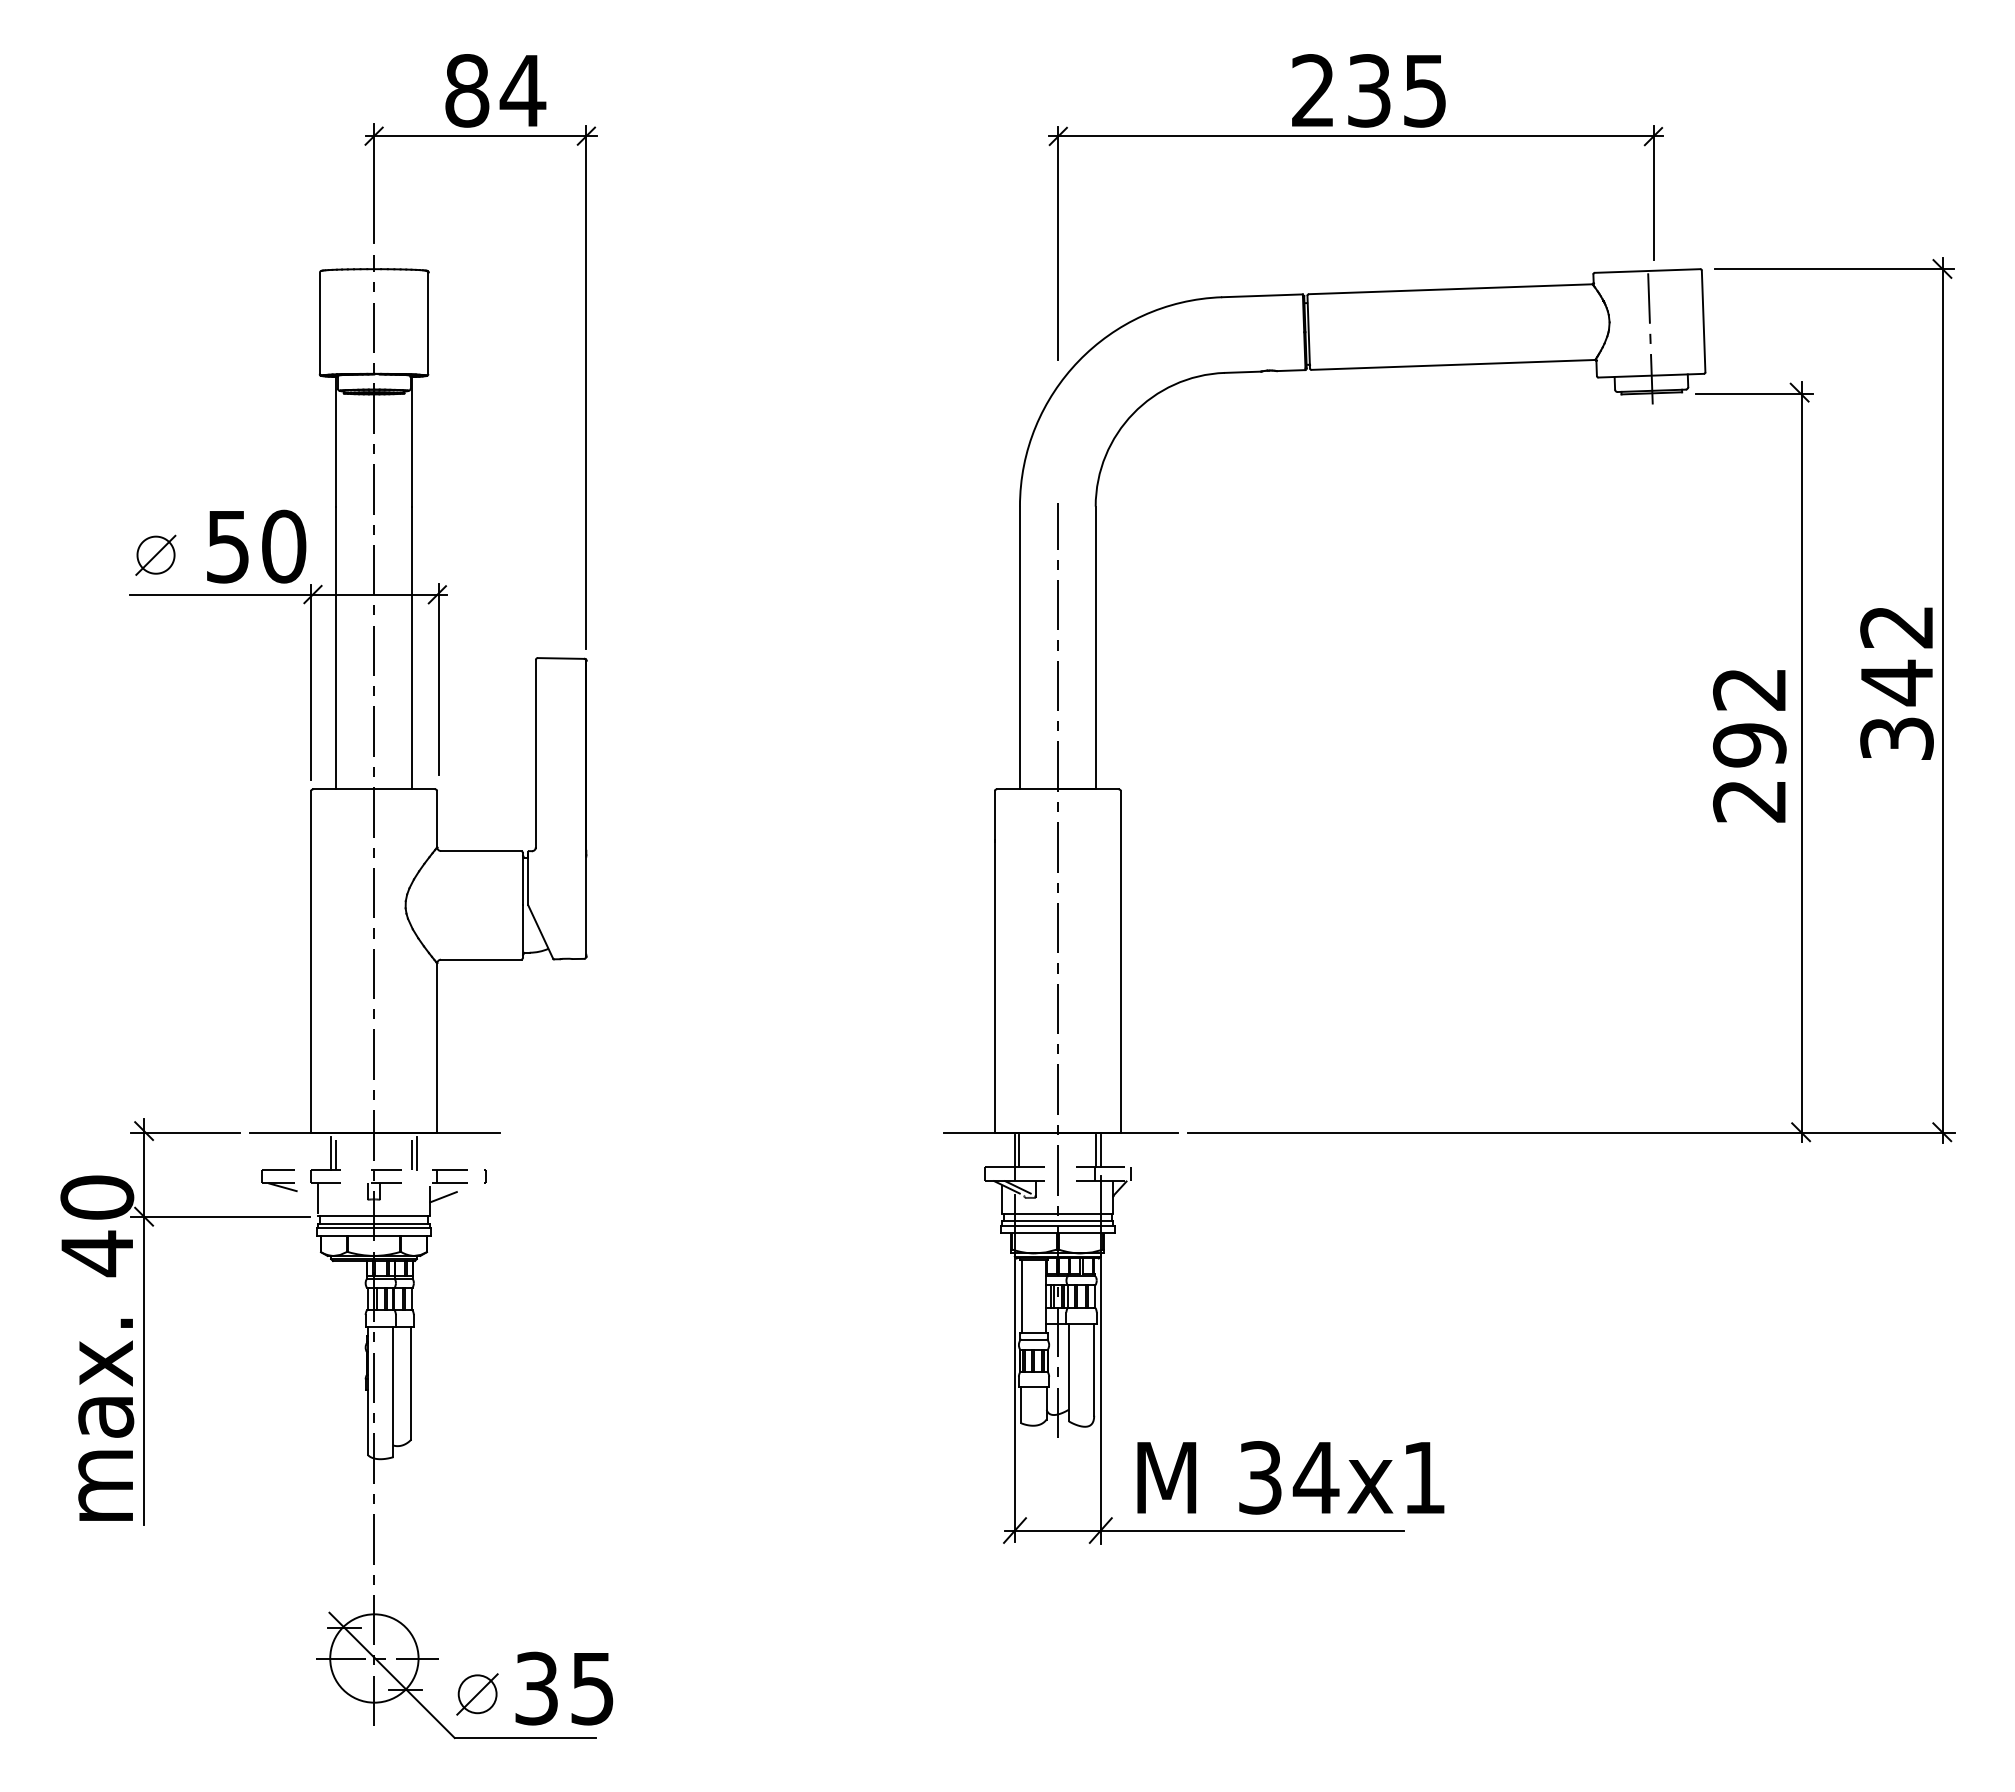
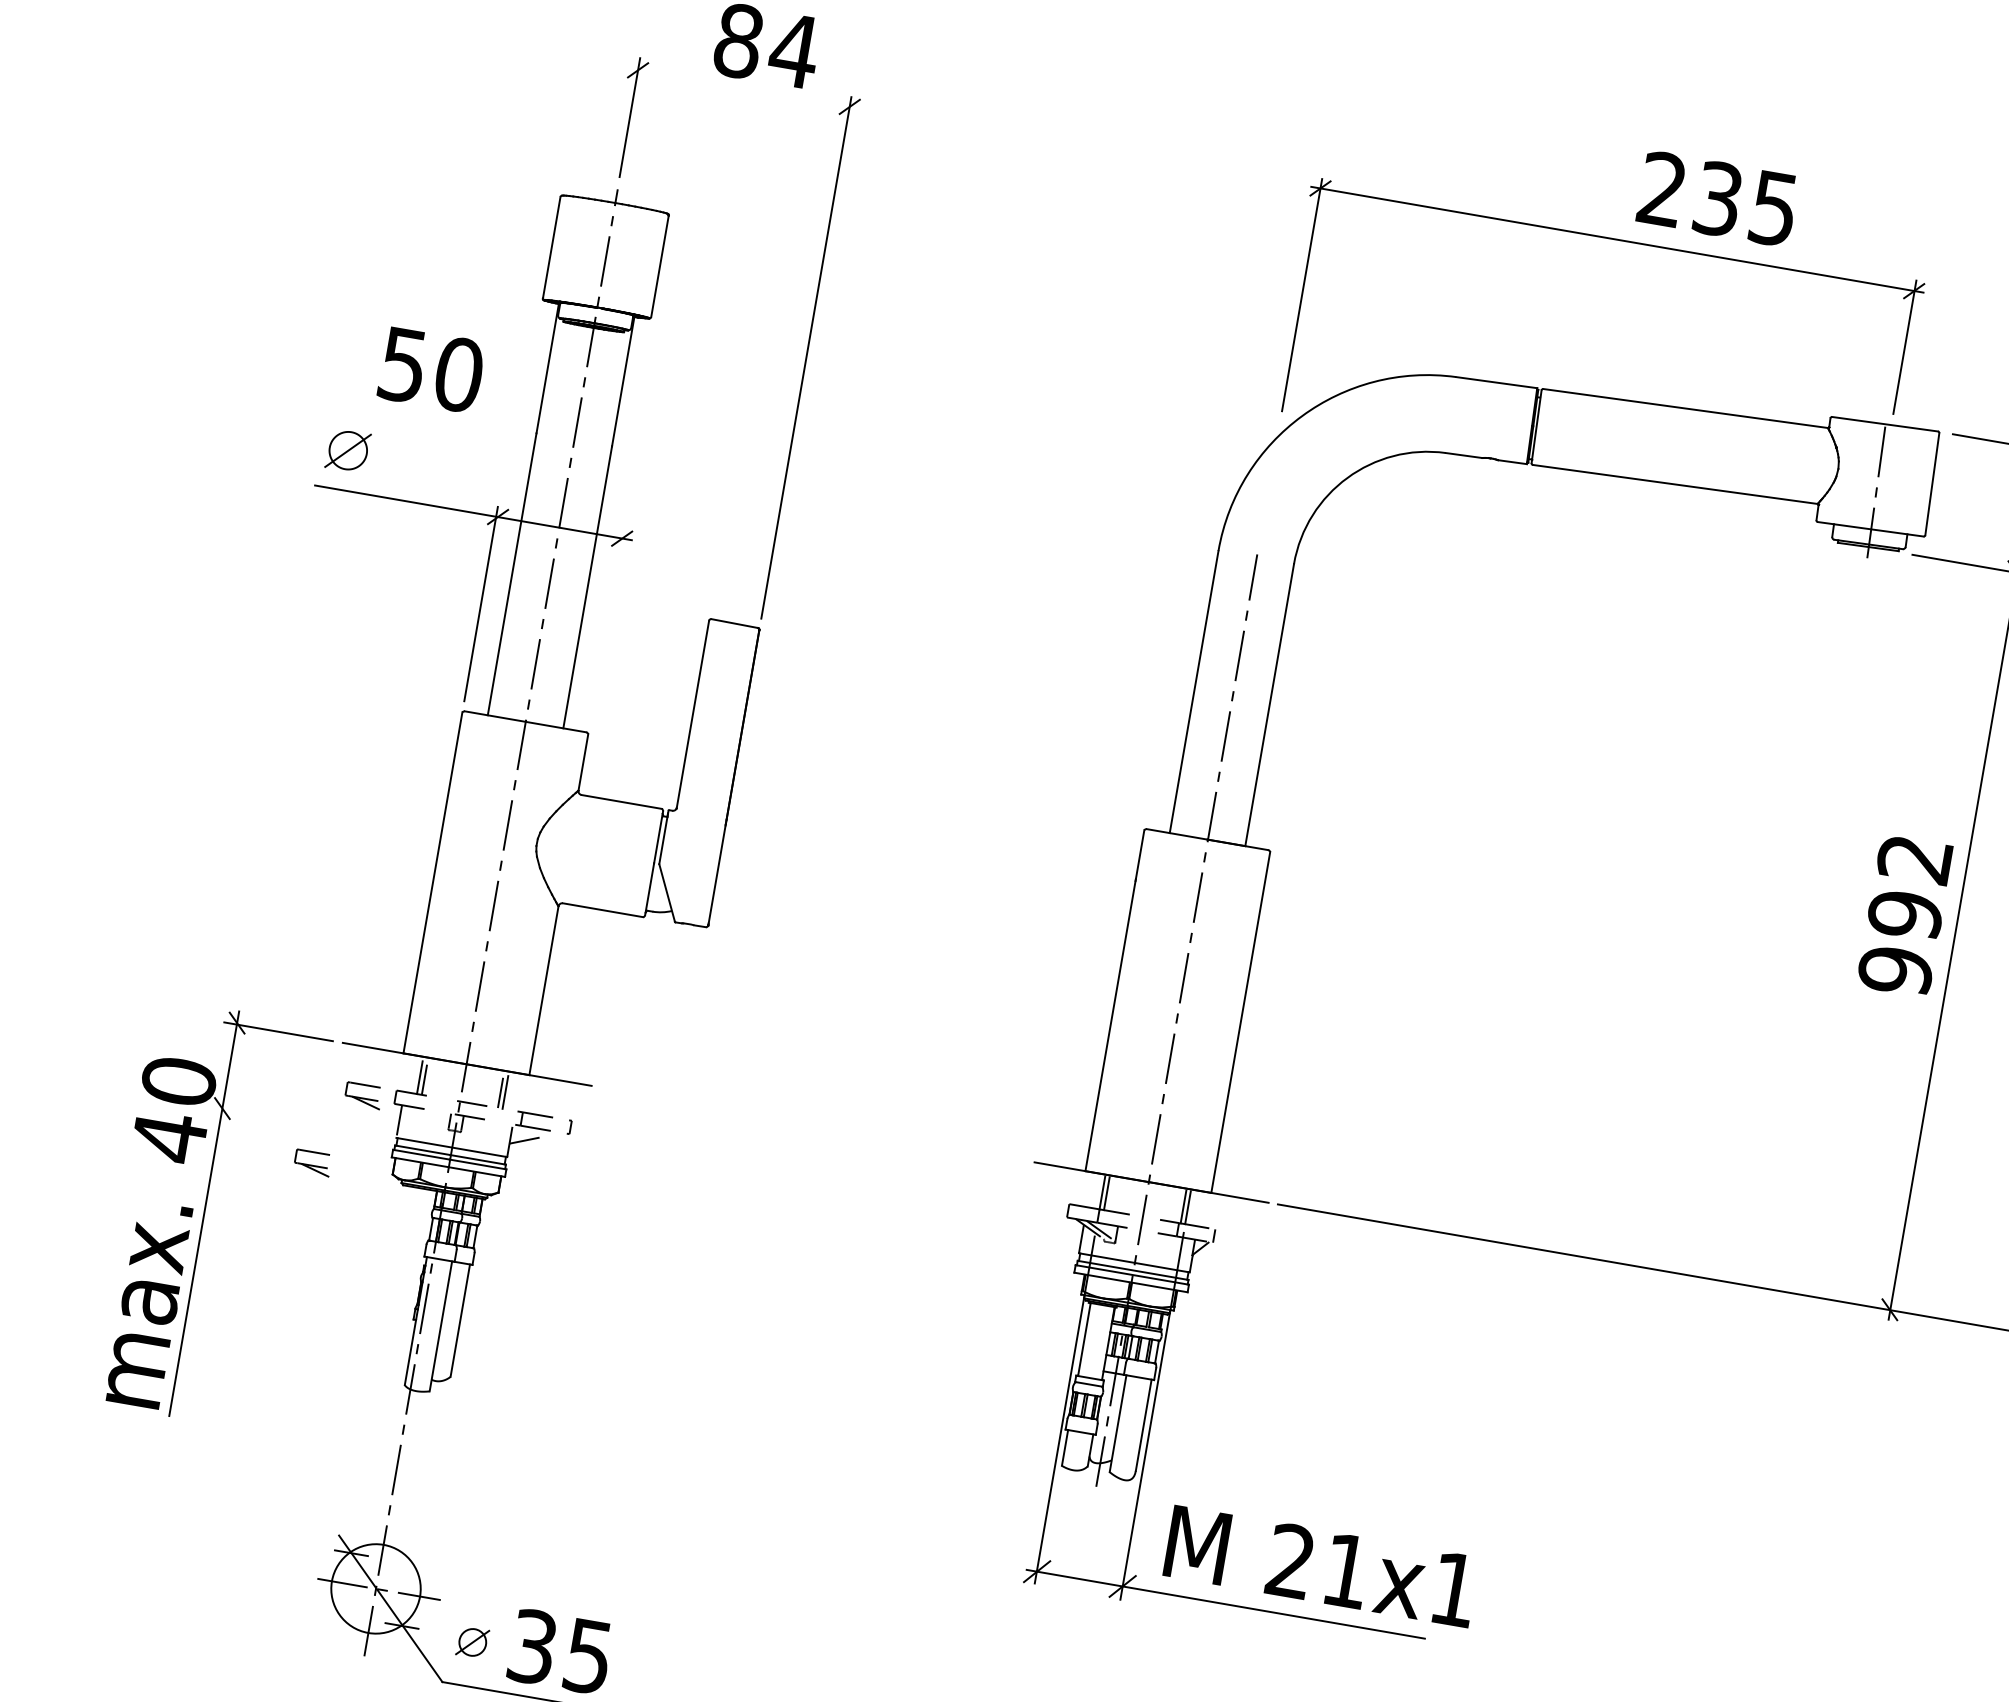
text: (1368, 90) -> (1717, 198), moved
line: (480, 136) -> (744, 88), removed
text: (256, 546) -> (431, 369), moved
line: (438, 679) -> (608, 623), removed
text: (1749, 801) -> (1895, 970), 292 -> 992
line: (220, 1216) -> (298, 1121), removed
part: (241, 1254) -> (313, 1163), added
text: (1289, 1477) -> (1320, 1566), 34x1 -> 21x1
part: (477, 1694) -> (472, 1642), size x0.7

